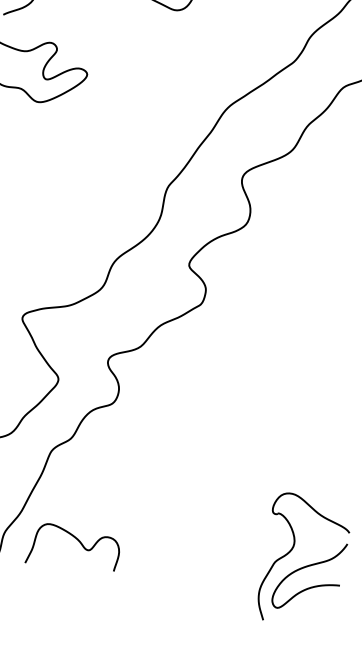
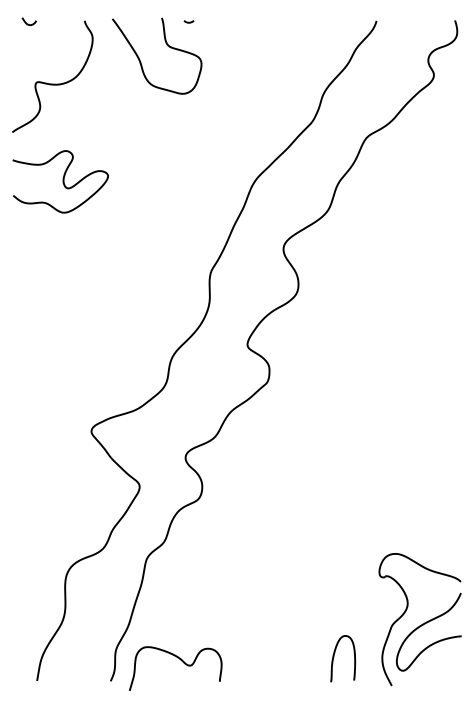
curve: (80, 544) -> (181, 661), moved
curve: (213, 581) -> (334, 657), added

